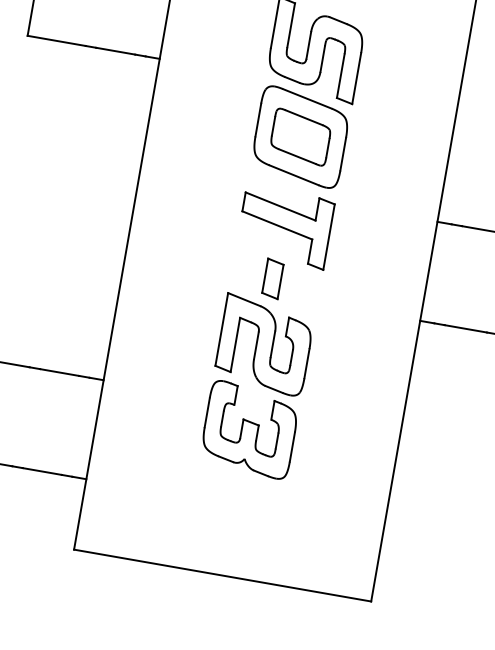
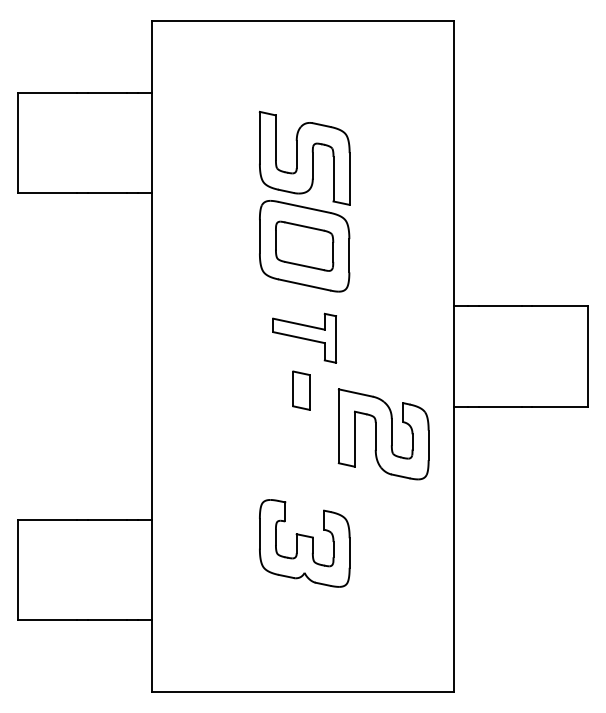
part: (284, 227) -> (304, 338), size x0.7
part: (264, 345) -> (383, 434), moved

